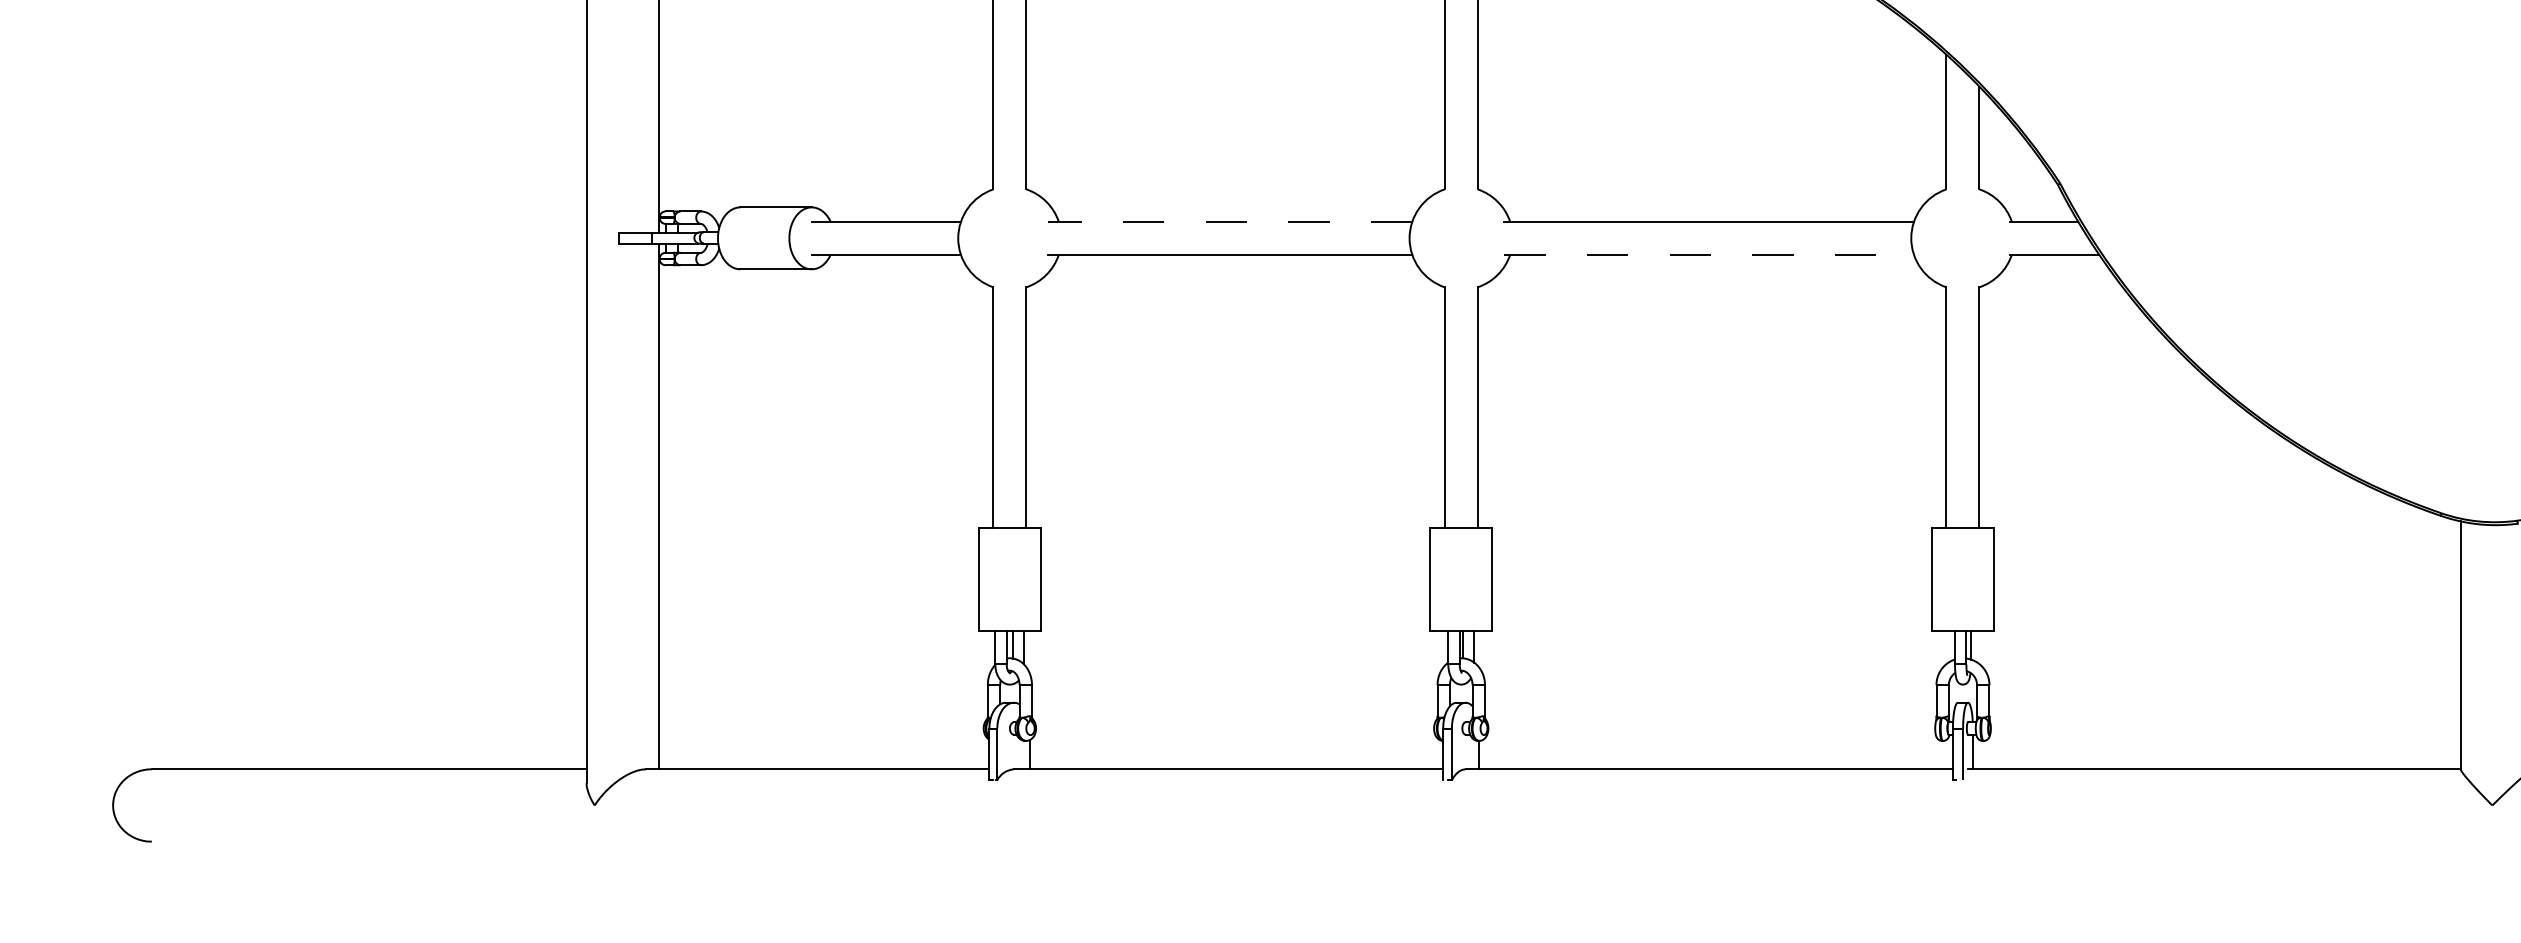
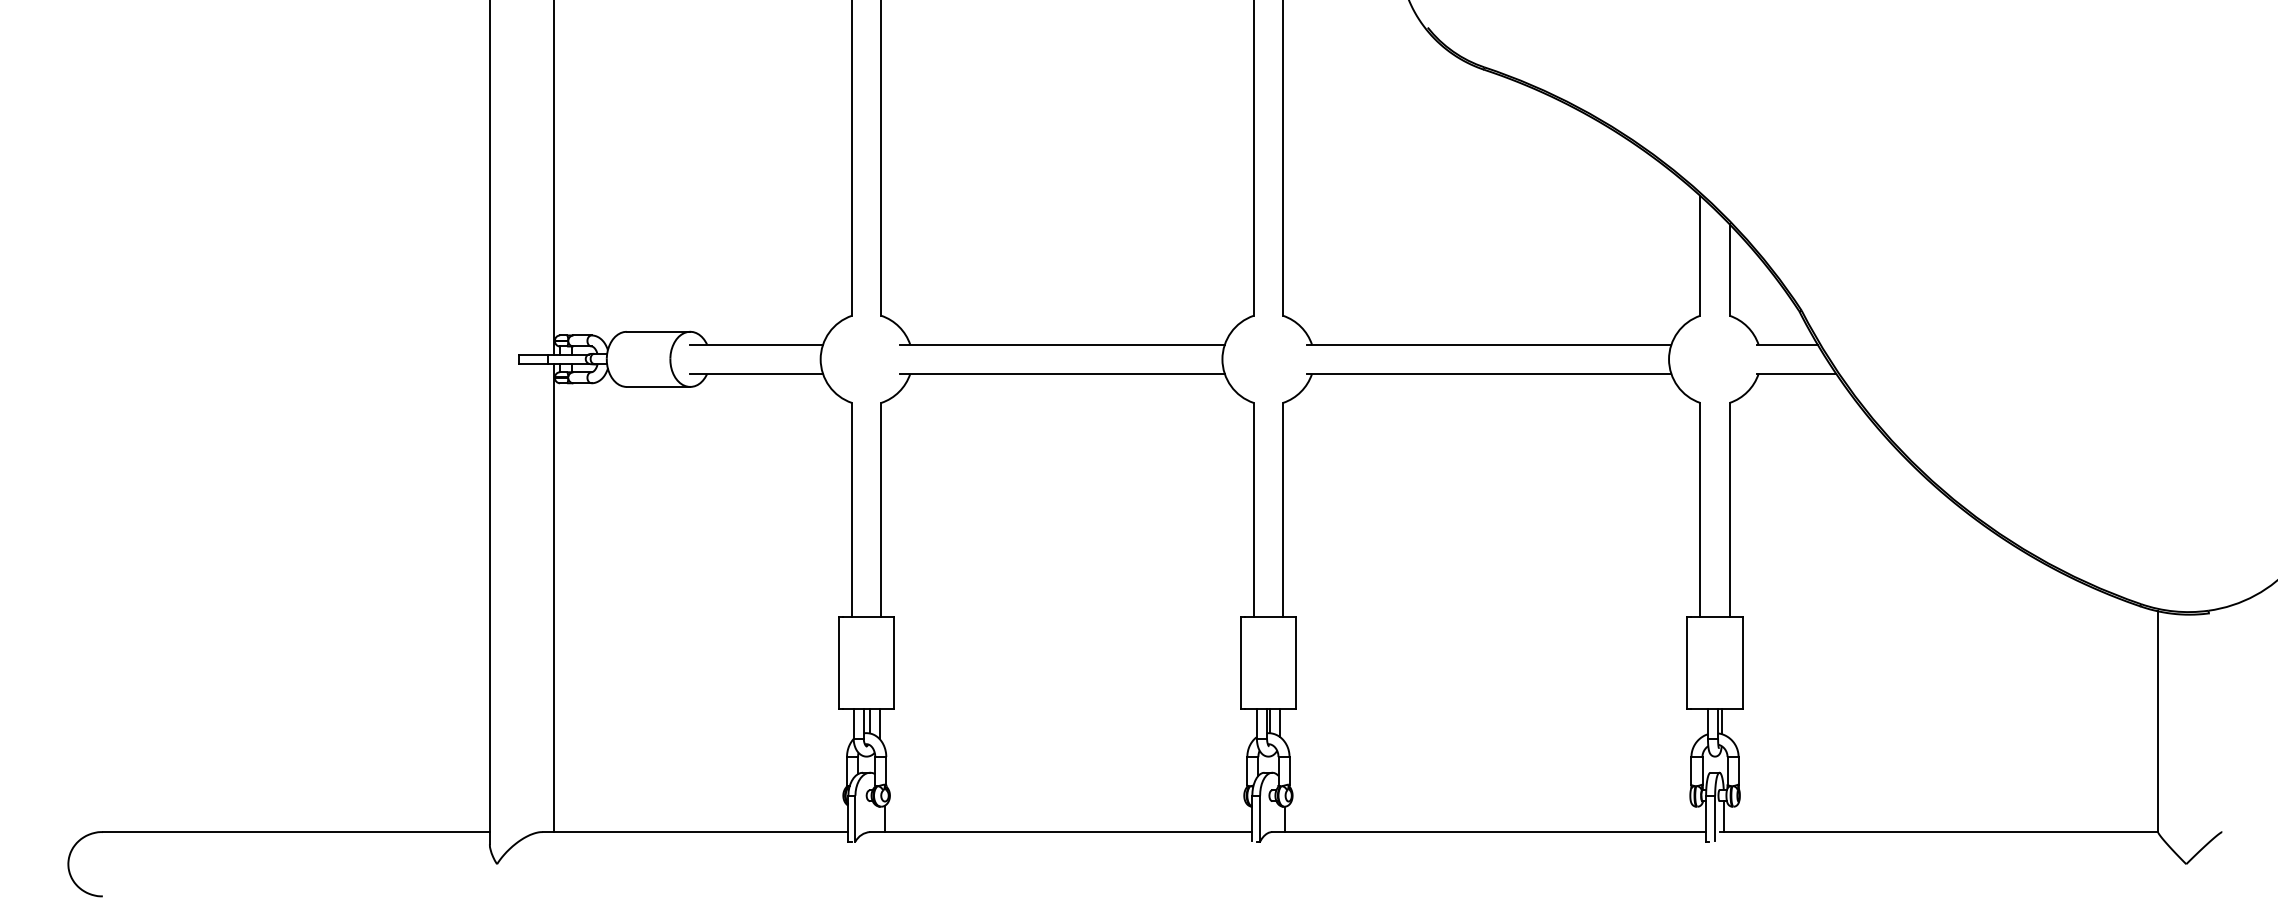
line: (1229, 221) -> (1062, 344), dashed -> solid
line: (1709, 255) -> (1489, 374), dashed -> solid

